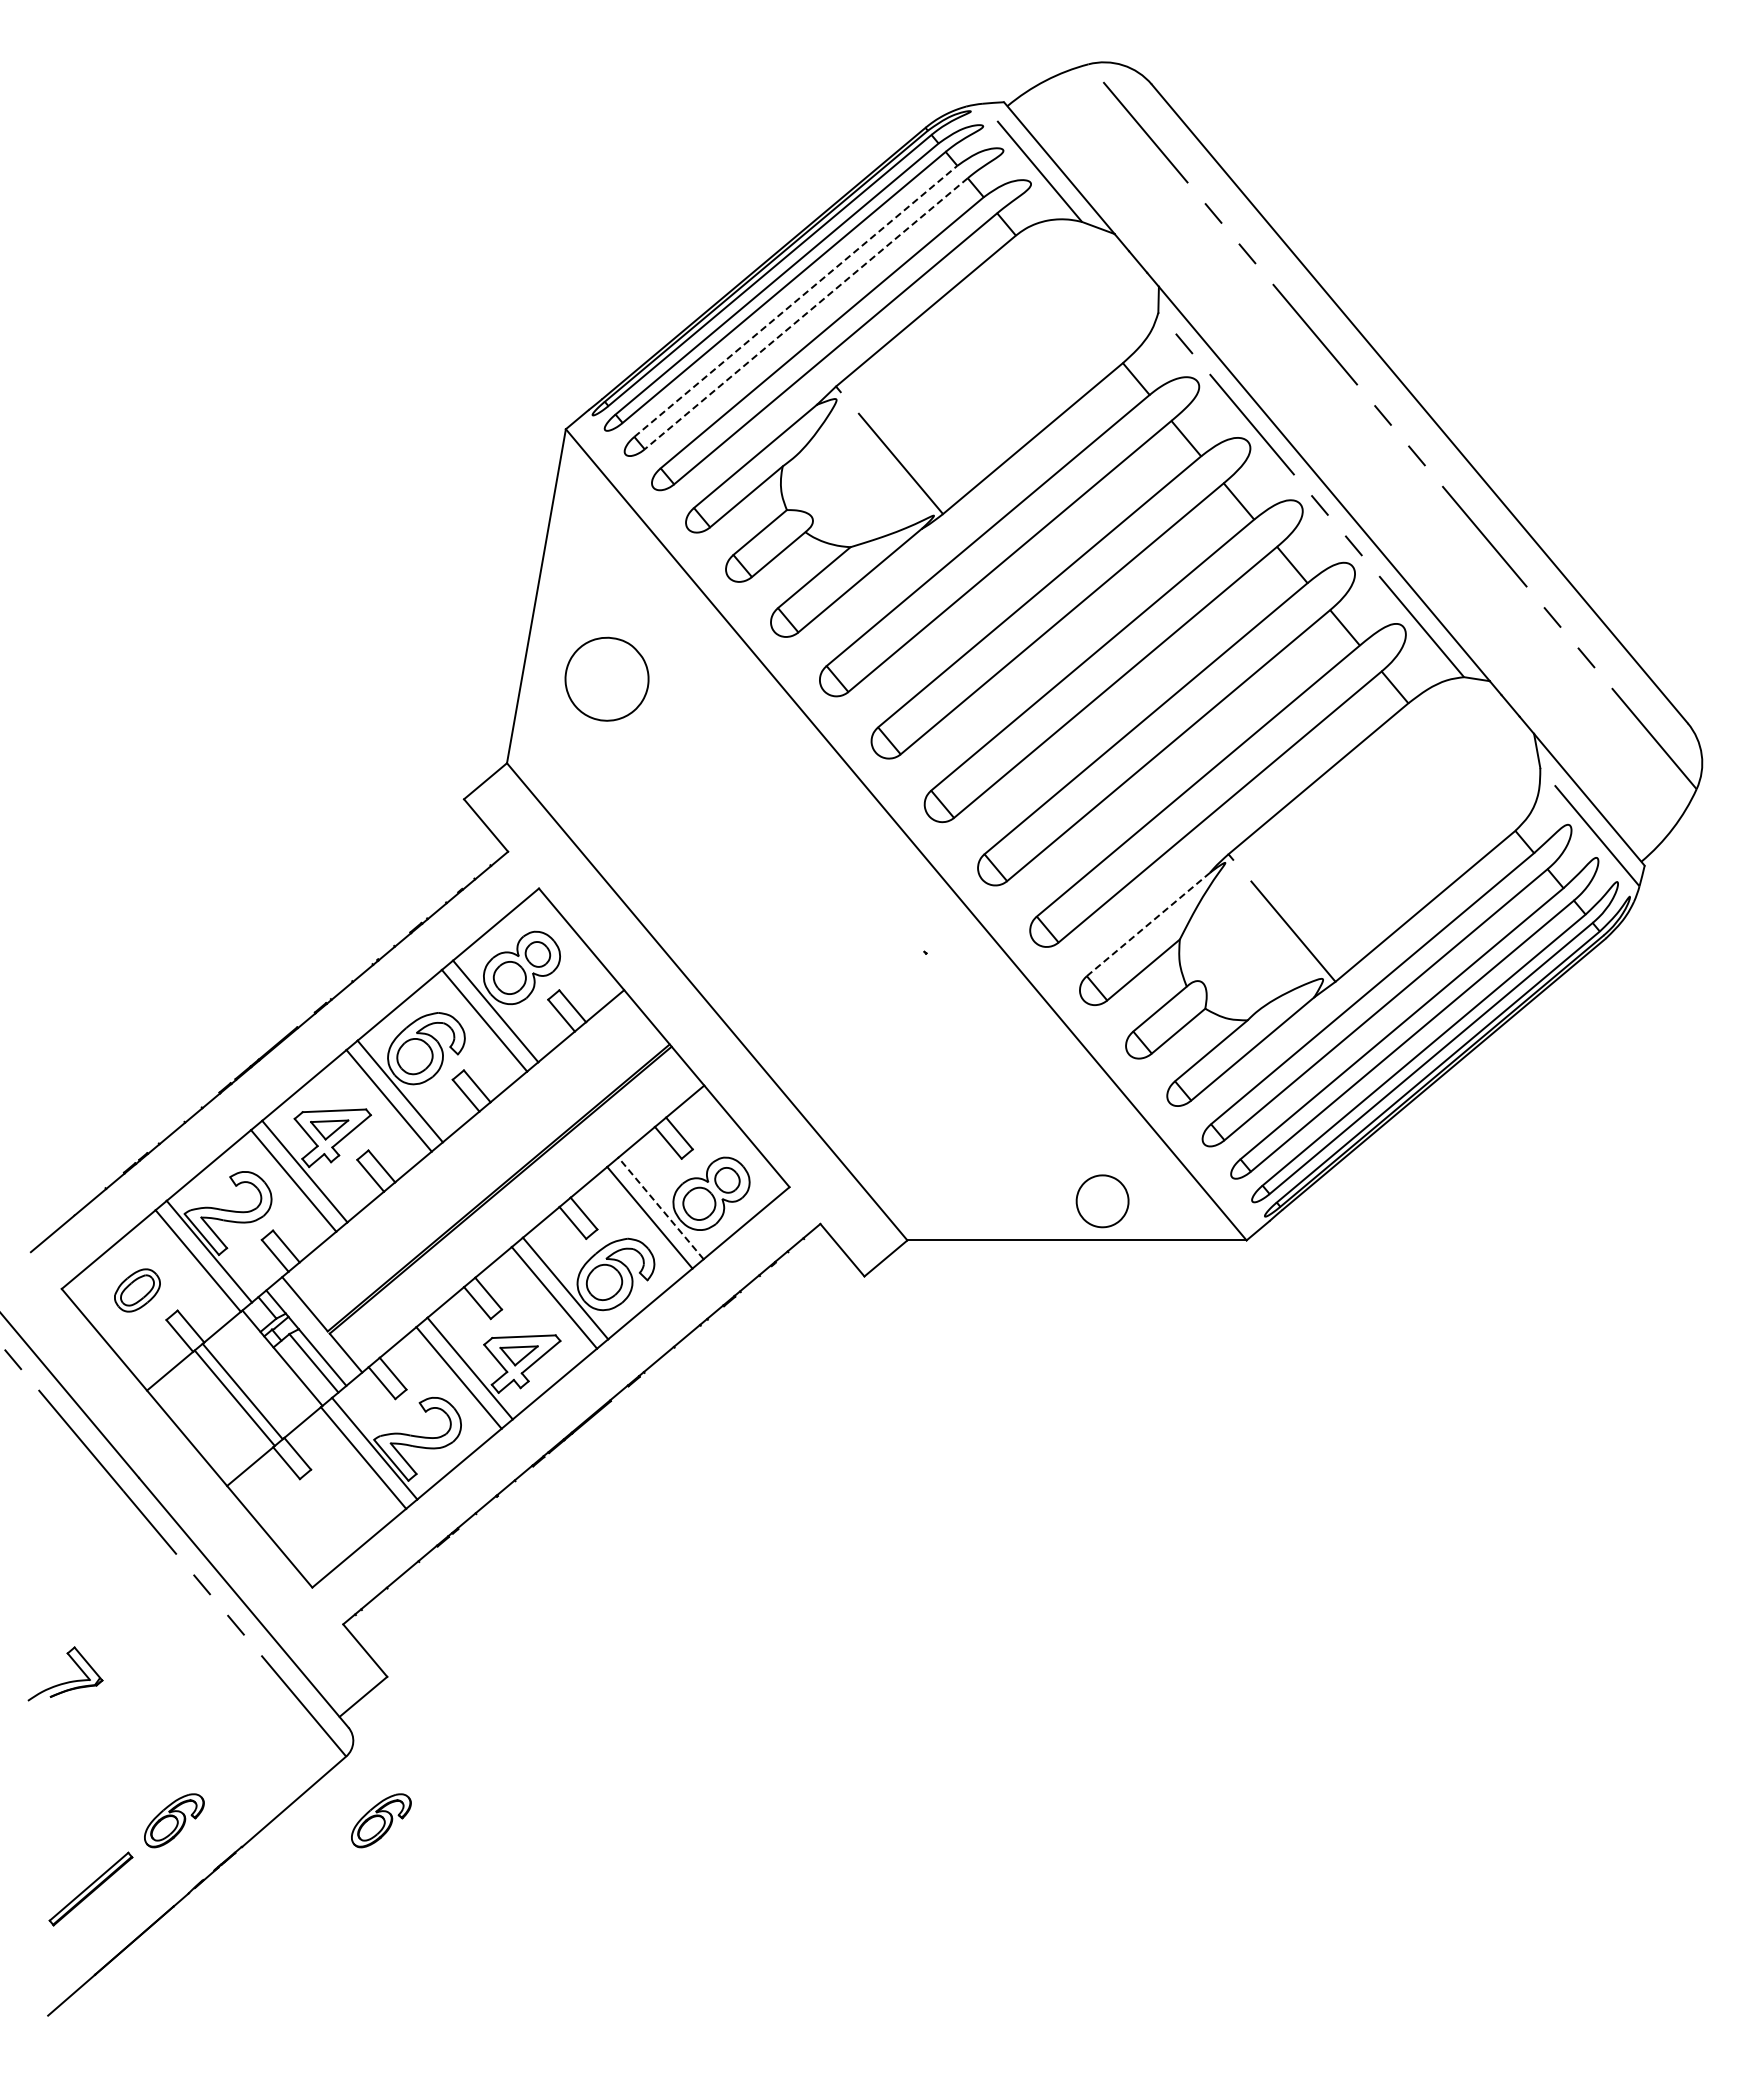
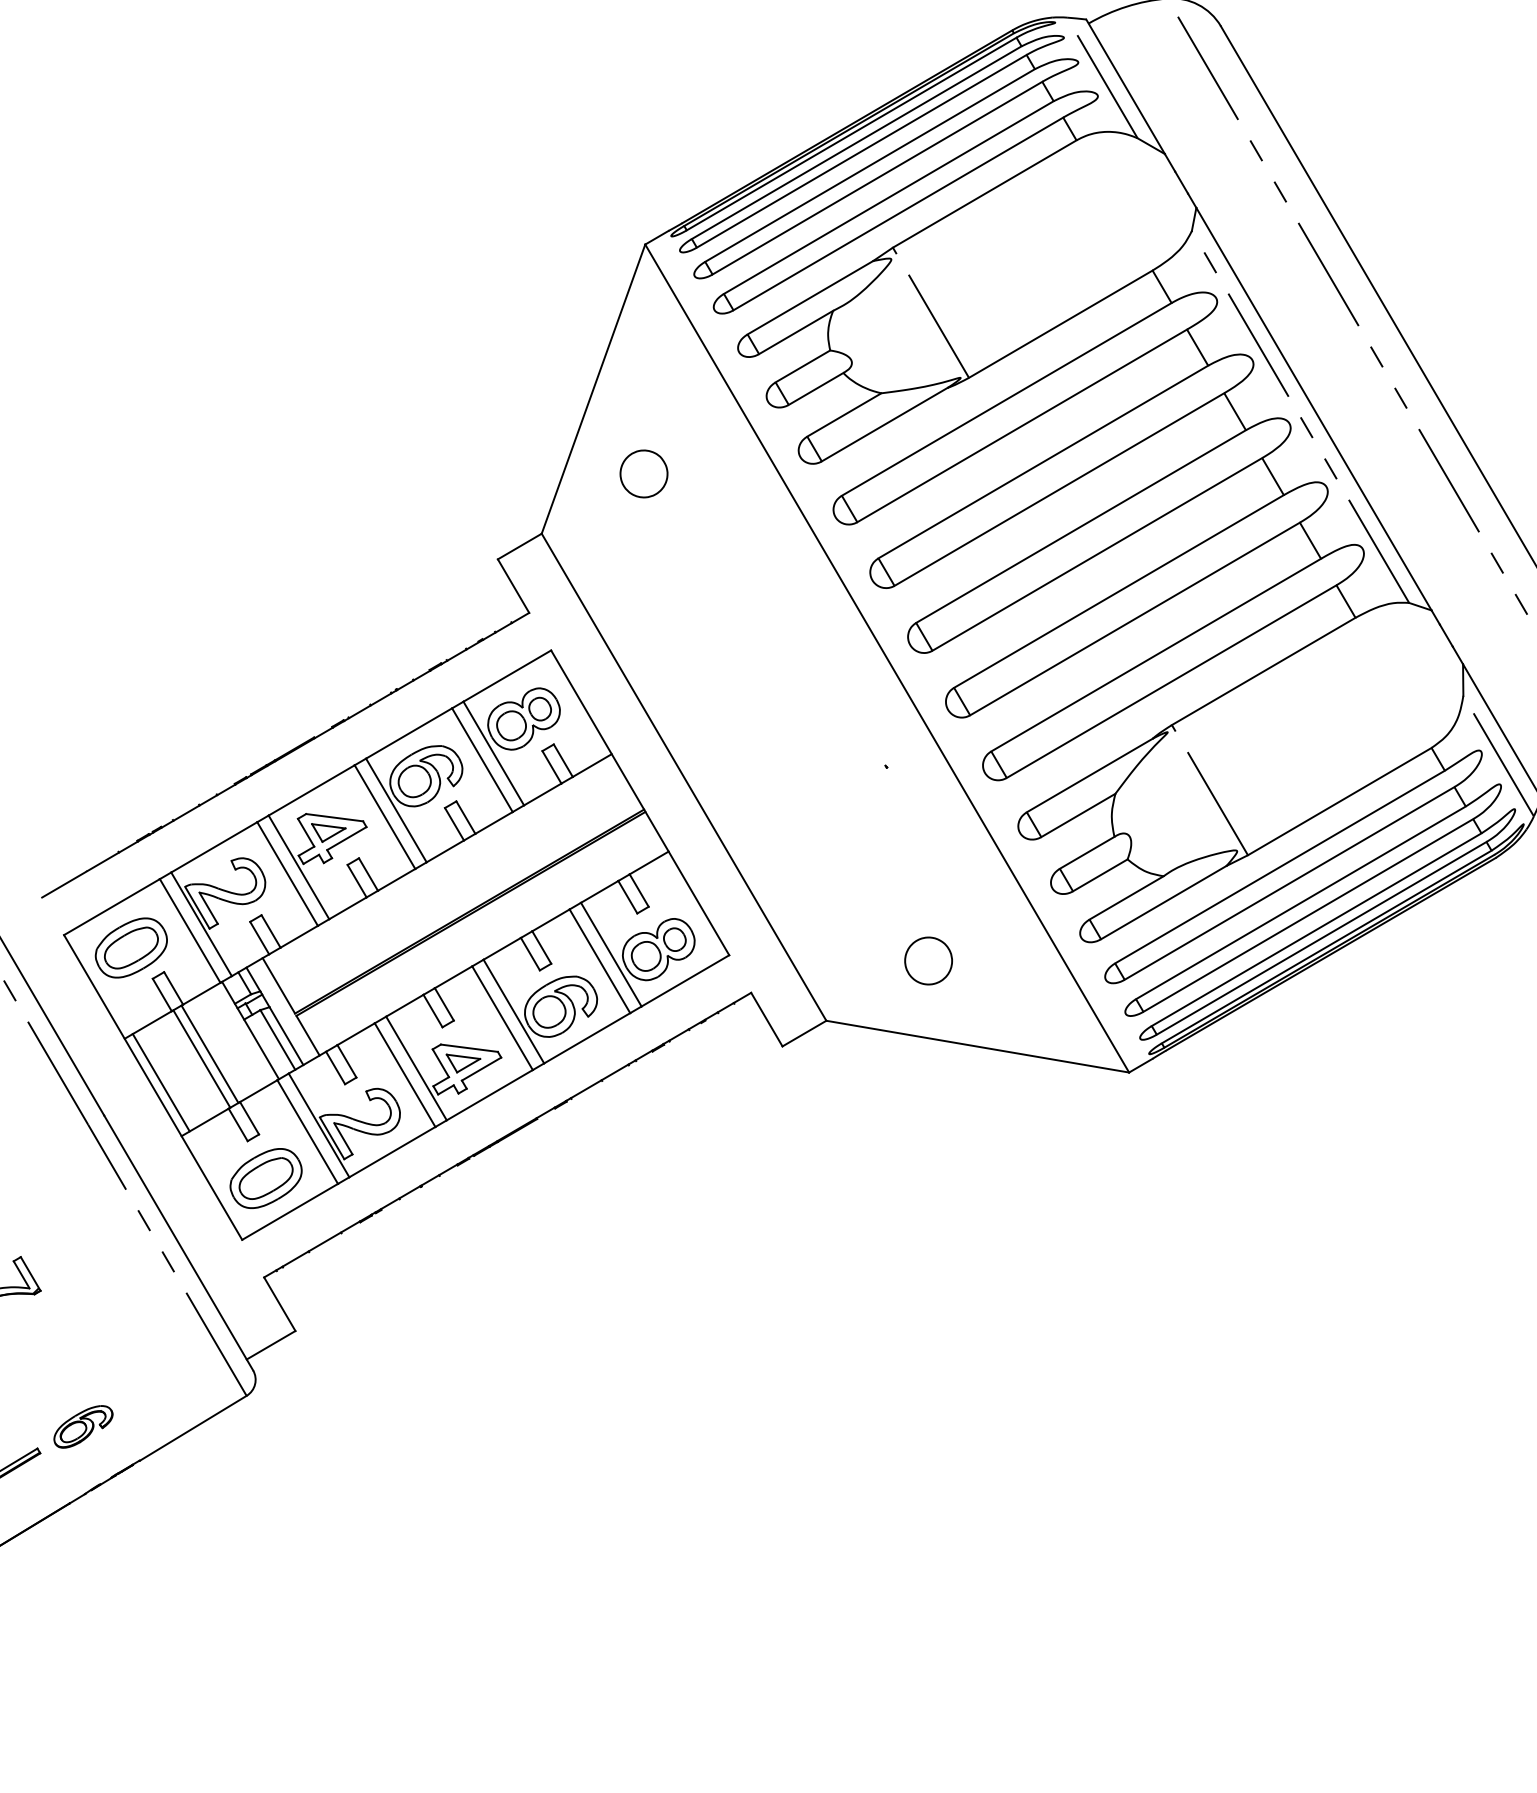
line: (795, 301) -> (869, 165), dashed -> solid
line: (806, 313) -> (877, 177), dashed -> solid
part: (607, 678) -> (644, 473), size x0.62
line: (1148, 924) -> (1089, 775), dashed -> solid
part: (1102, 1201) -> (928, 961), moved
line: (660, 1208) -> (610, 954), dashed -> solid
part: (137, 1290) -> (131, 948), size x1.67
line: (195, 1431) -> (161, 1082), added
part: (326, 1516) -> (265, 1178), added
part: (381, 1820) -> (268, 1458), removed

